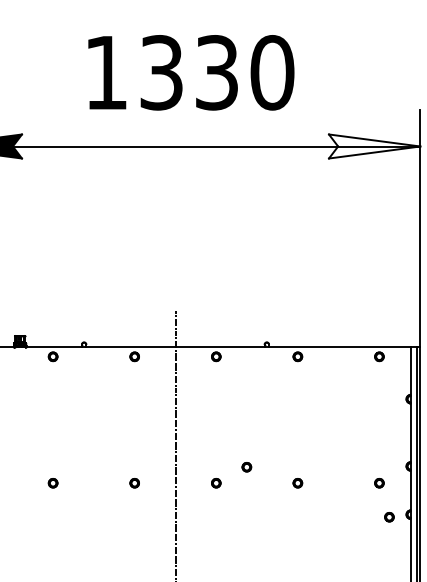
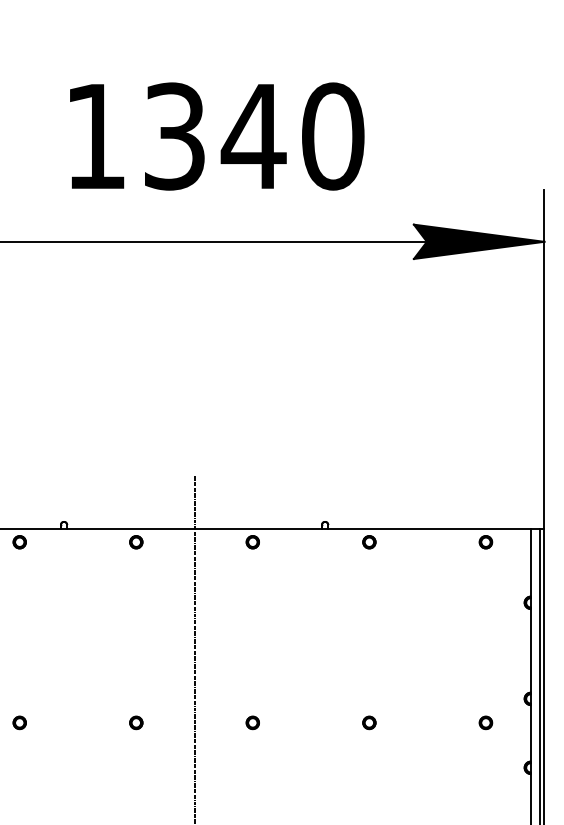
text: (216, 72) -> (253, 136), 1330 -> 1340
fill: (374, 146) -> (478, 241), added
part: (246, 467) -> (296, 700), removed
part: (389, 517) -> (500, 771), removed

